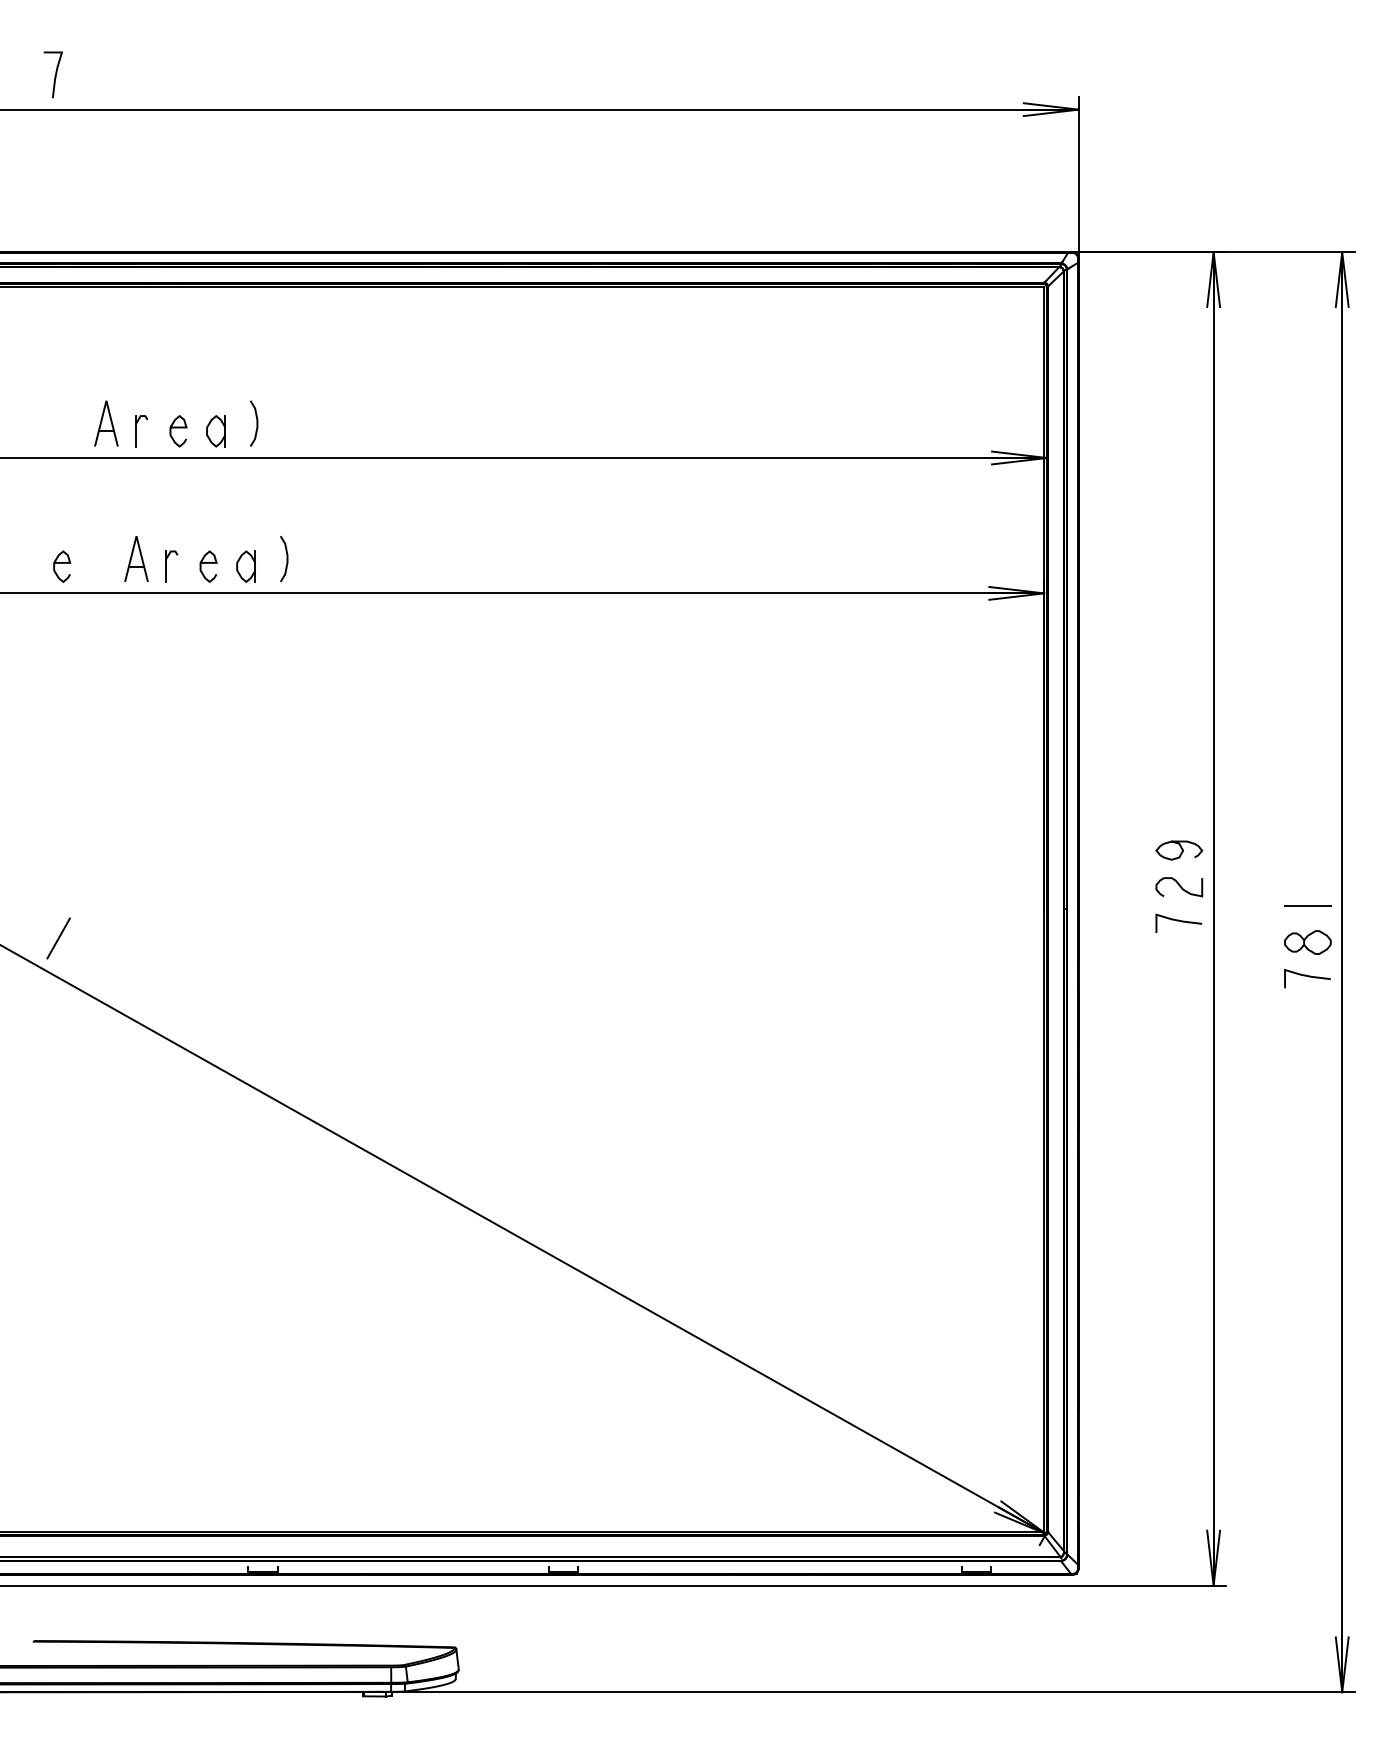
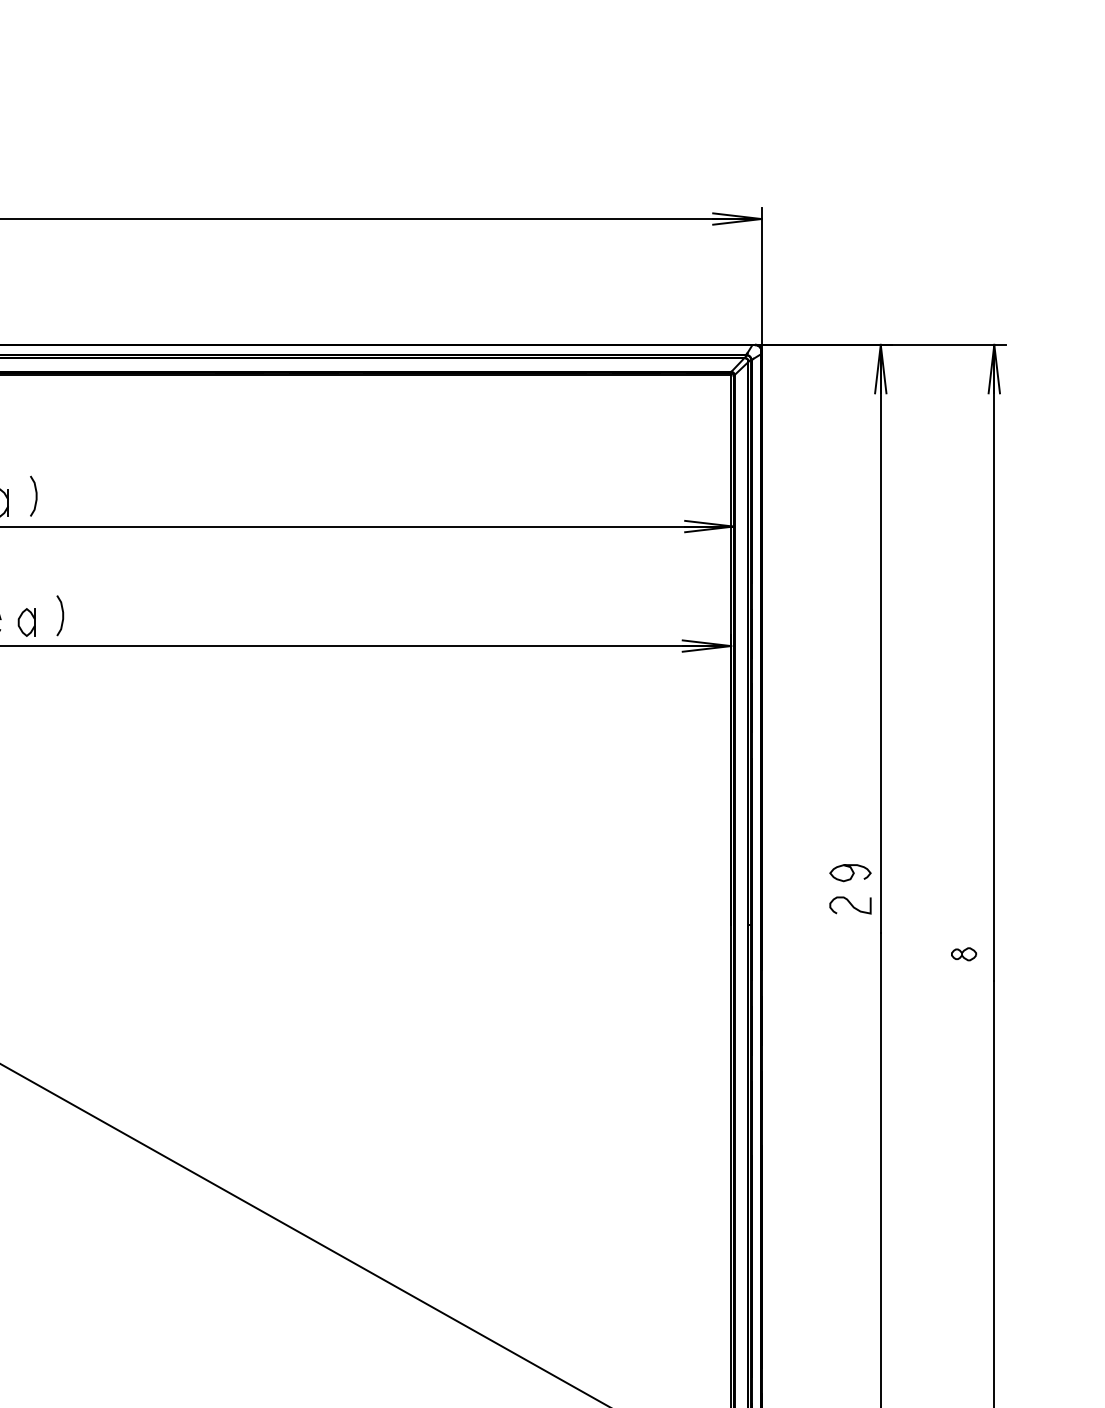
line: (1307, 905) -> (963, 921), removed
curve: (1178, 921) -> (849, 935), removed
part: (1307, 942) -> (963, 954), size x0.6
curve: (1308, 977) -> (964, 985), removed

